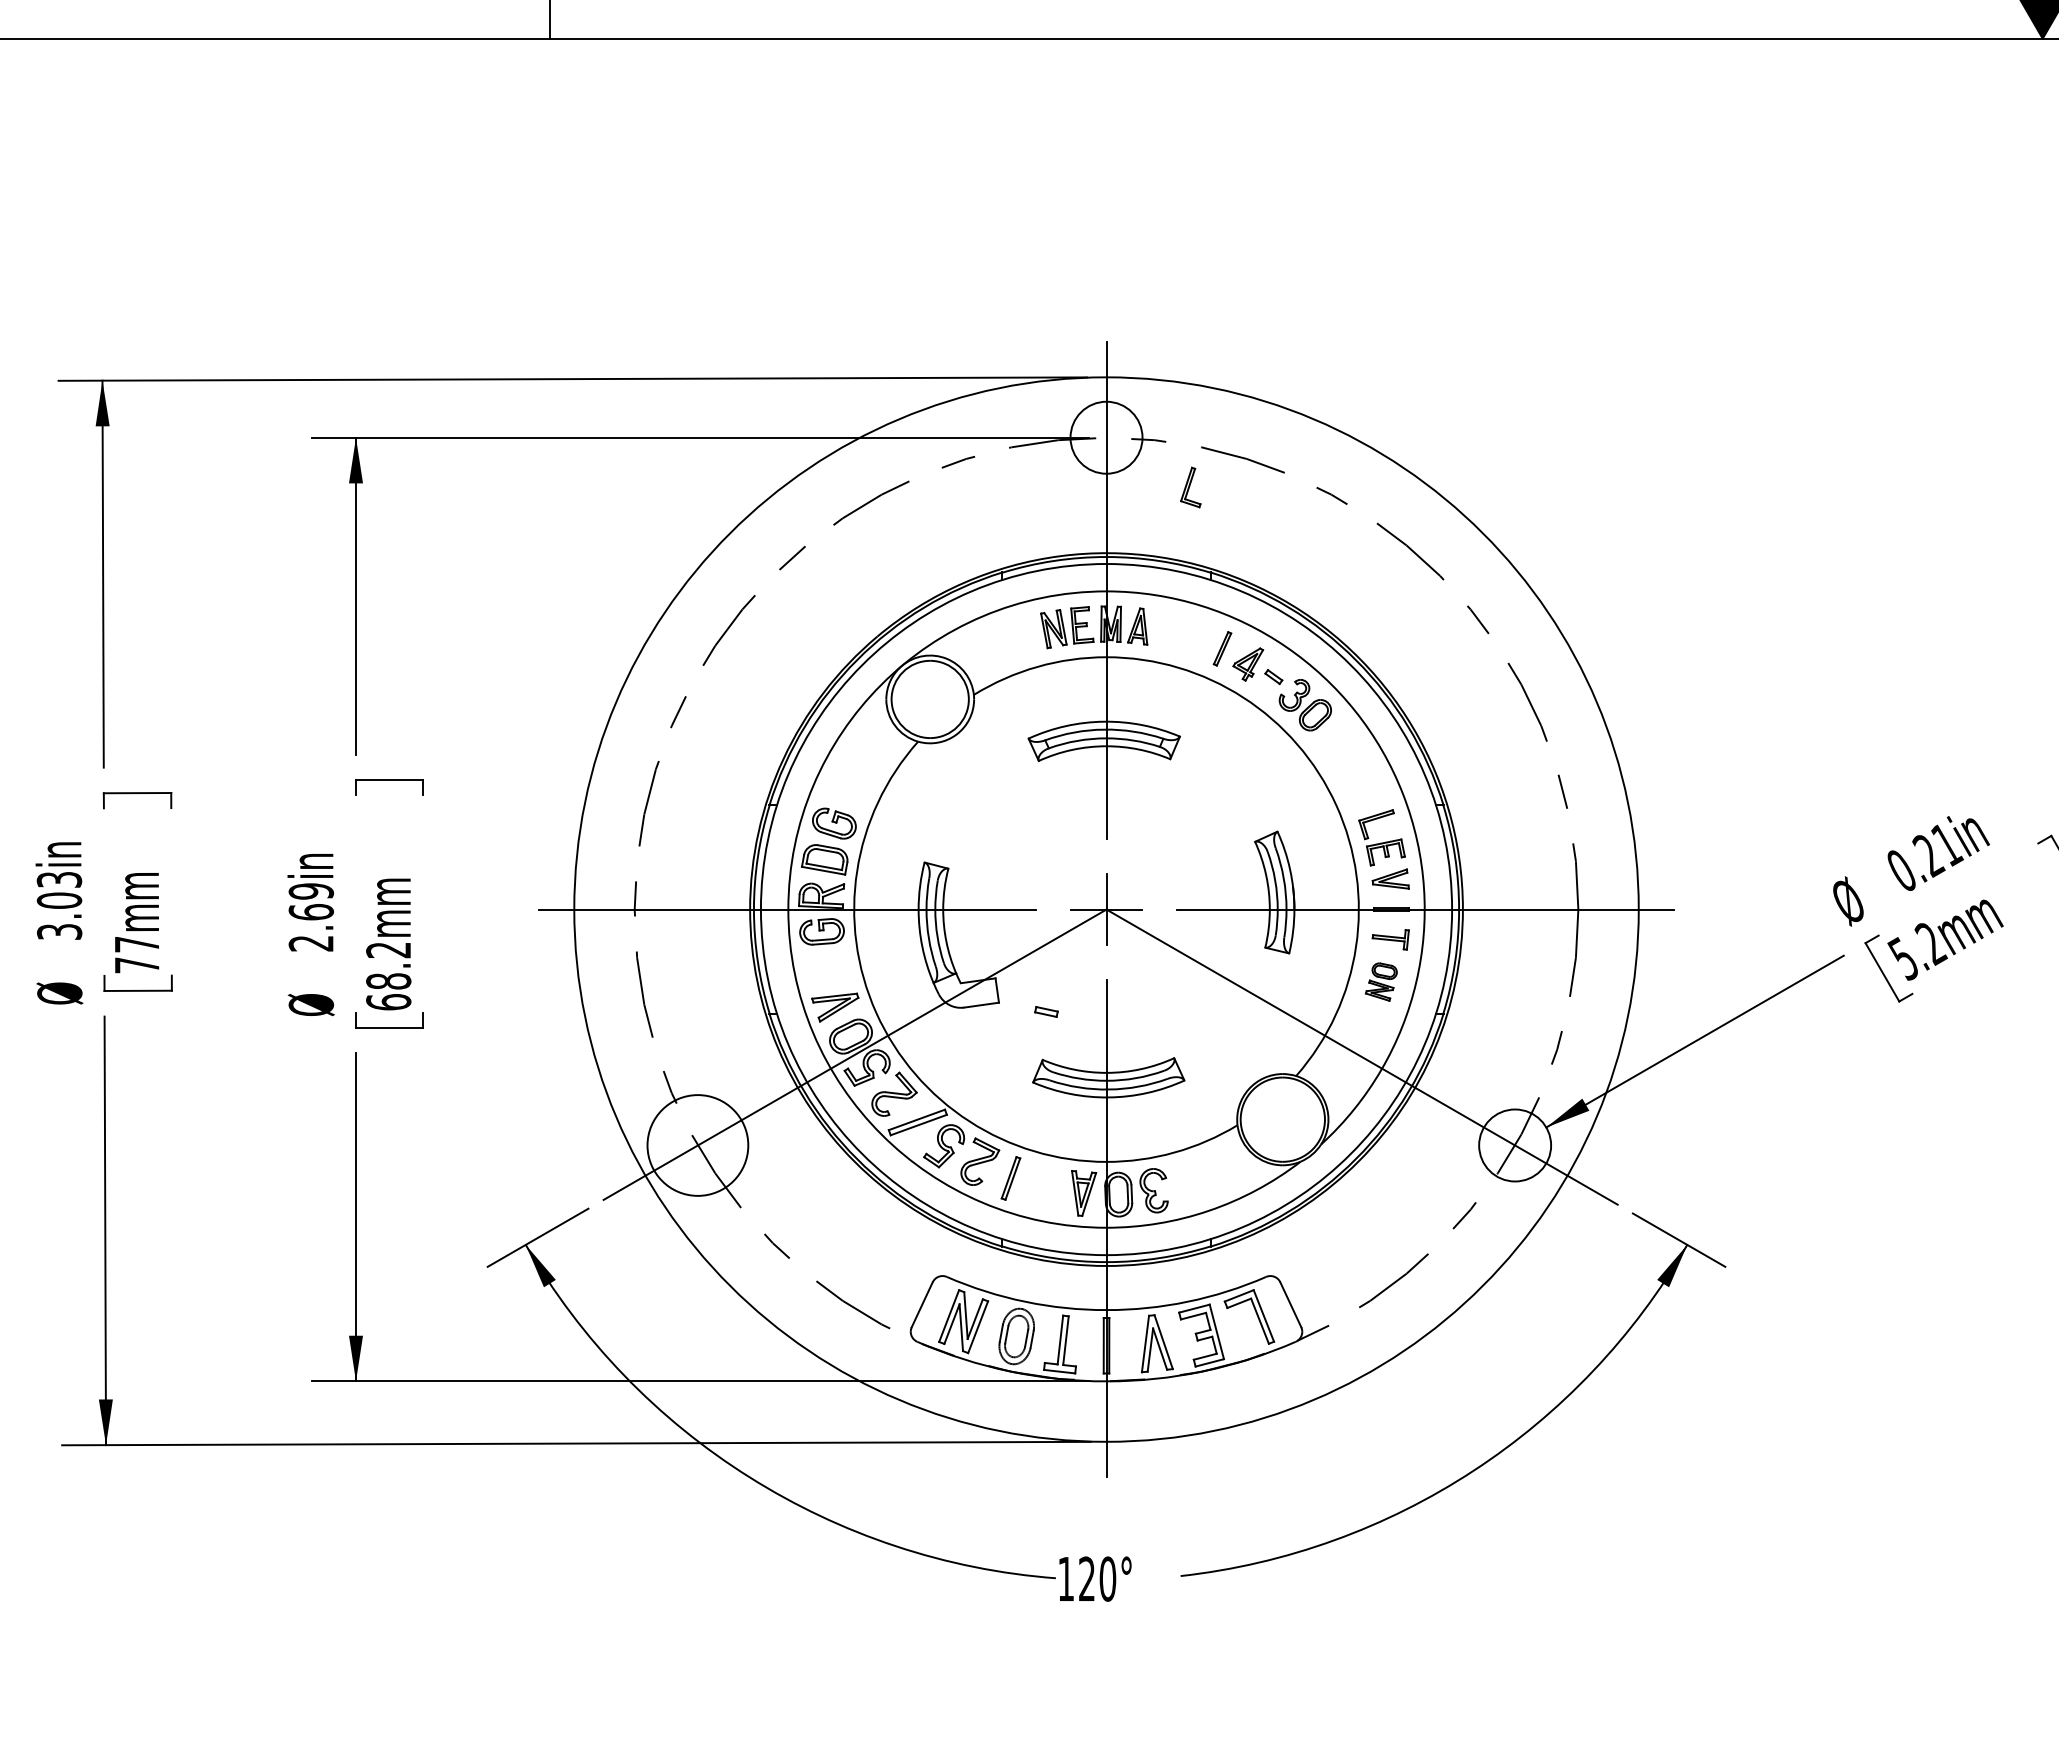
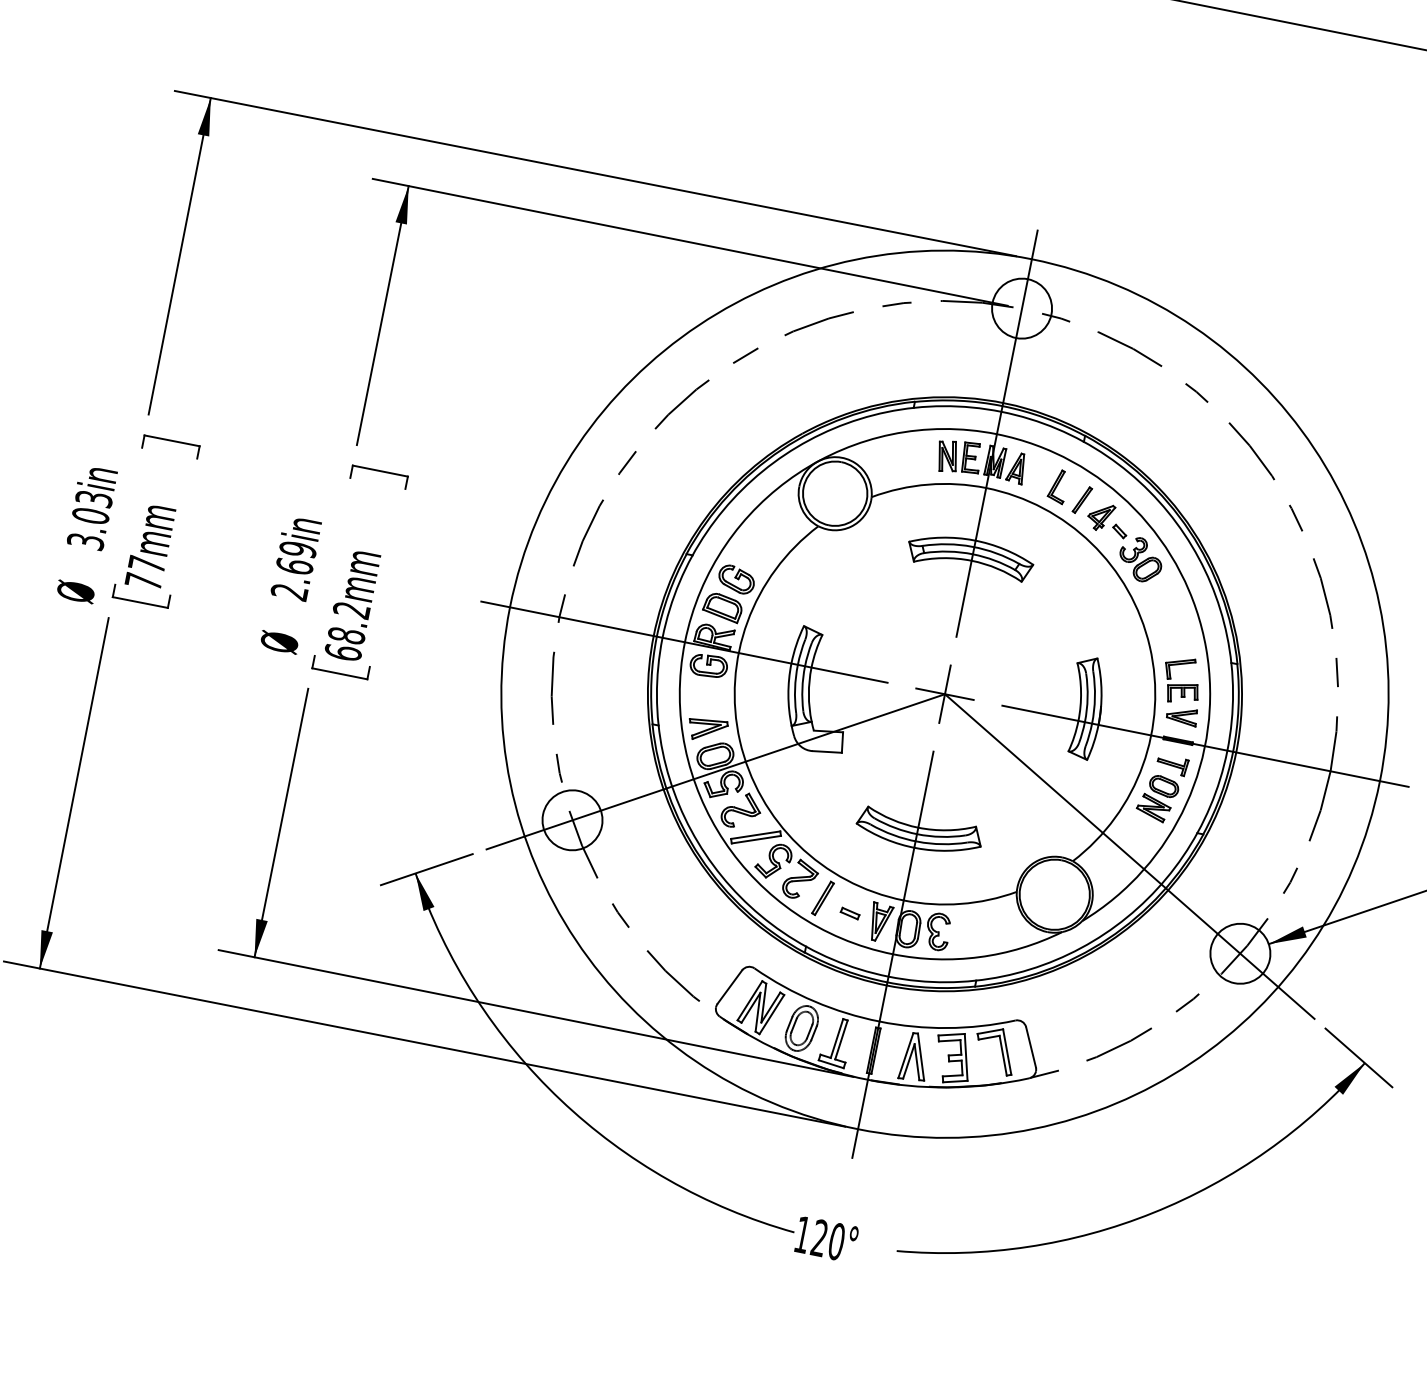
part: (1190, 487) -> (1057, 486), moved
part: (1381, 981) -> (1157, 797), size x1.43
part: (1046, 1011) -> (850, 913), moved
circle: (697, 1145) -> (572, 820), size x0.71

